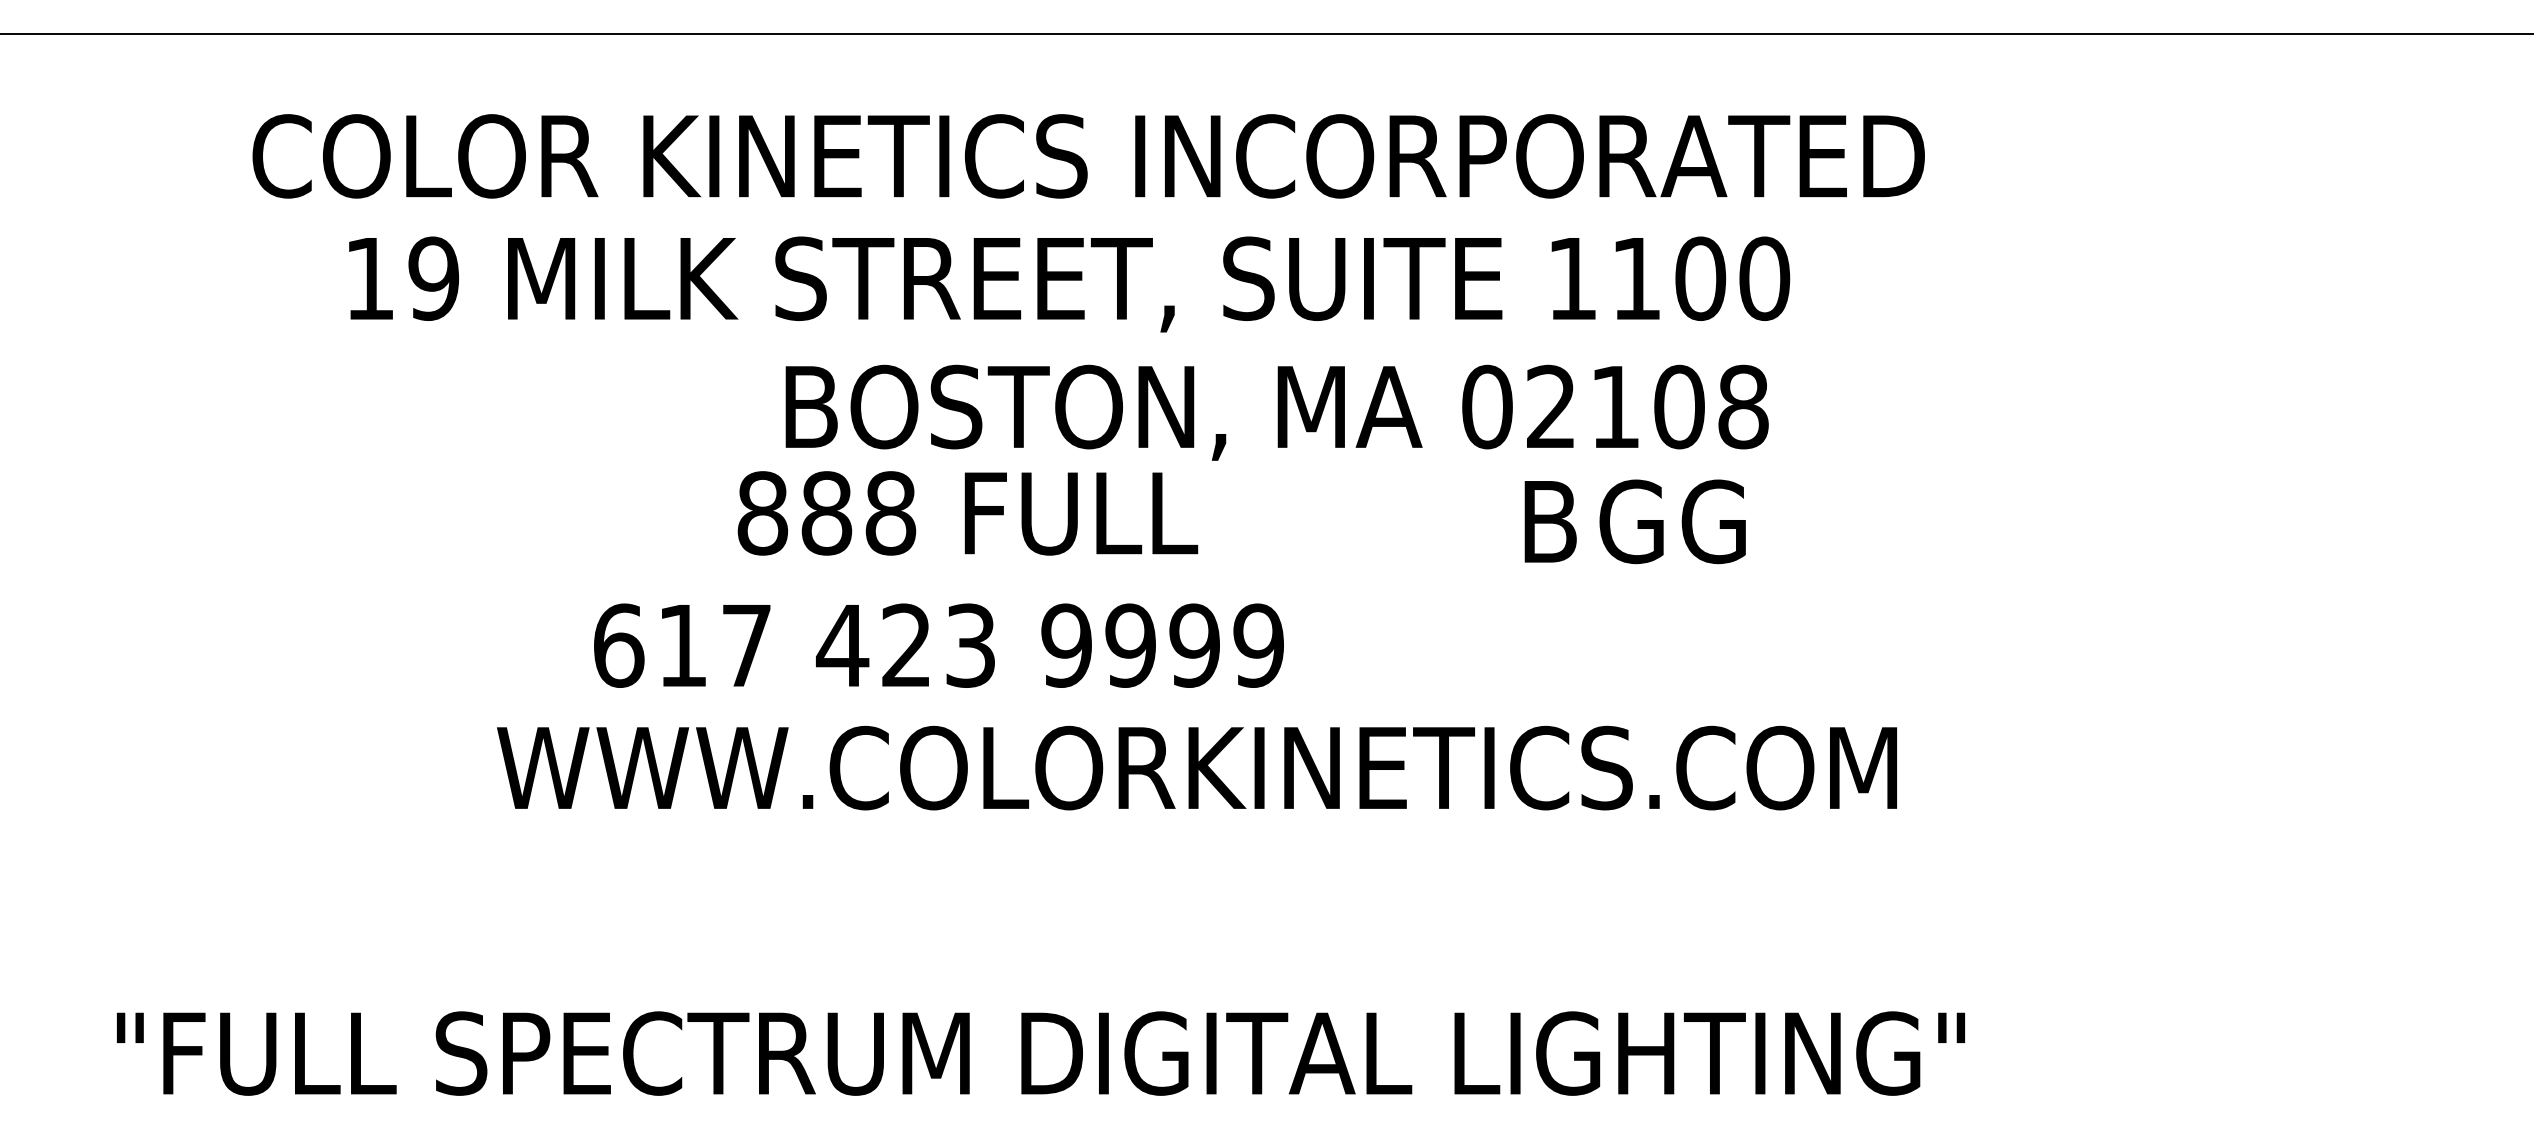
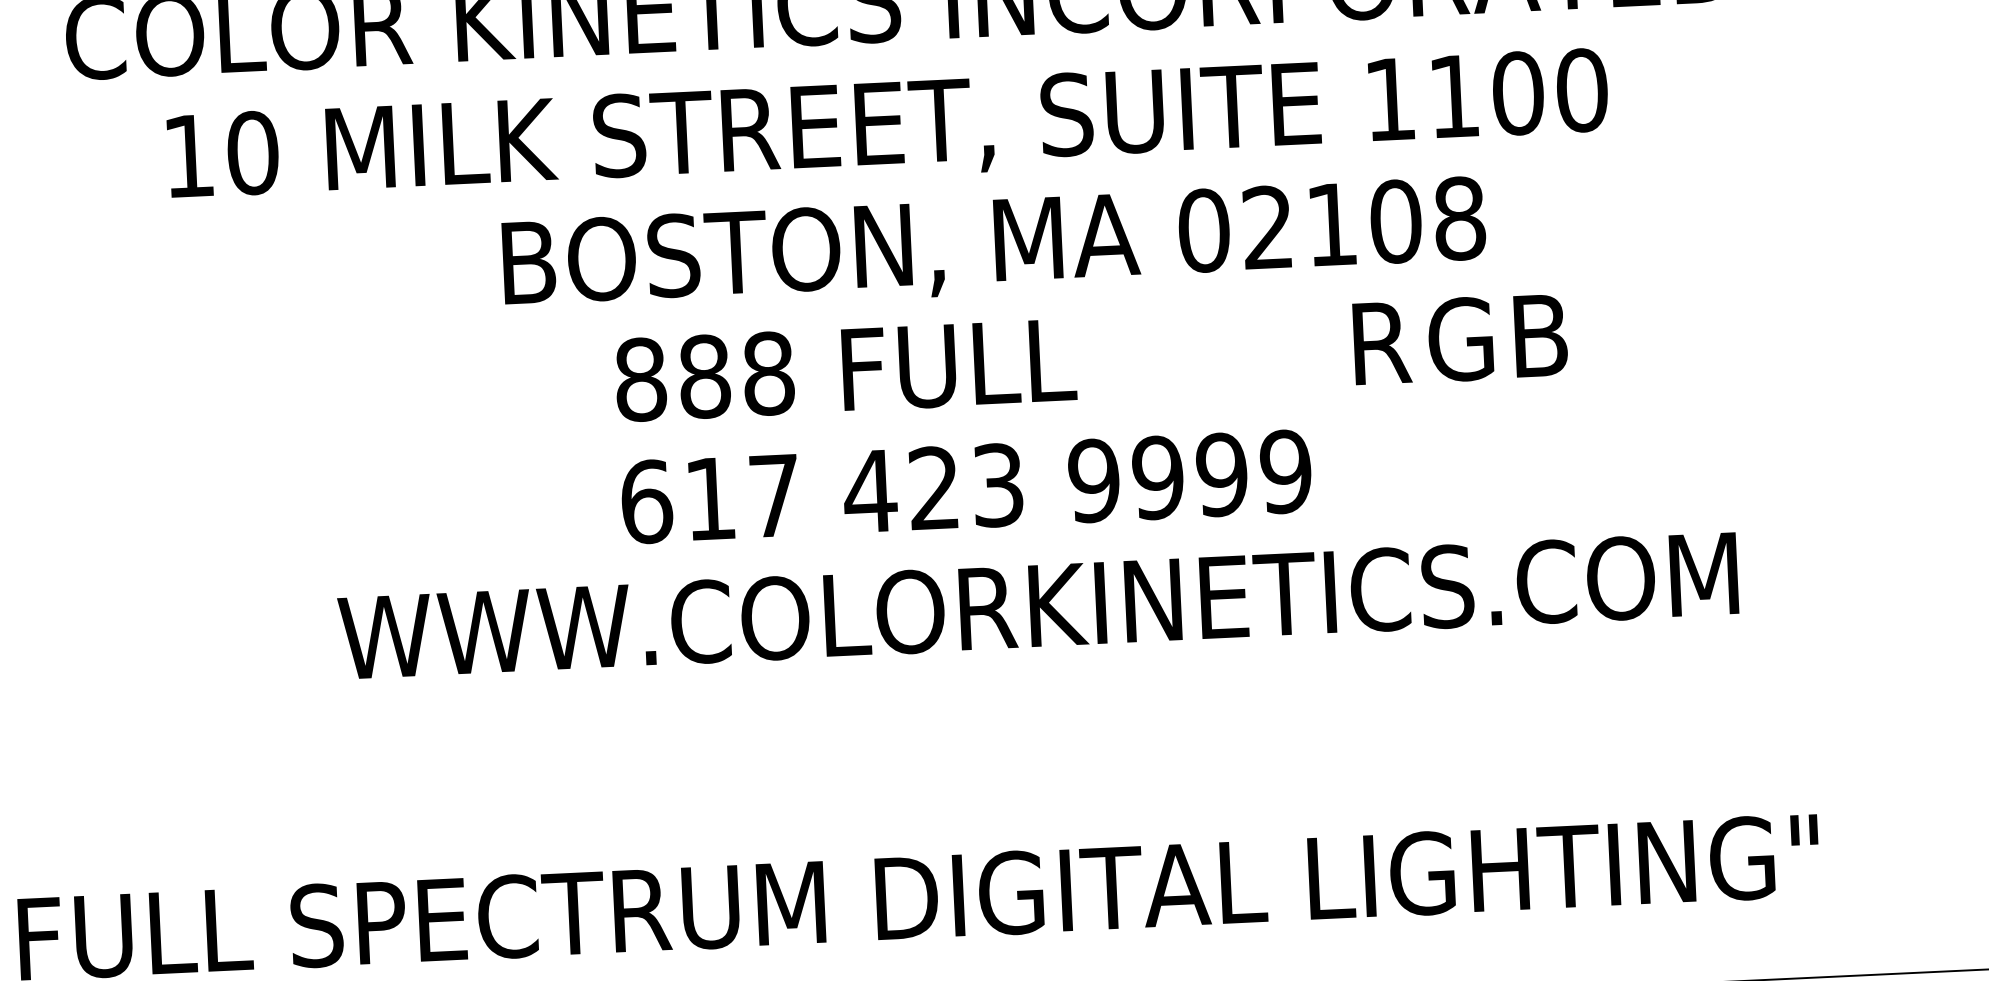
text: (433, 278) -> (252, 152), 19 -> 10
text: (1276, 412) -> (993, 246), moved
text: (967, 513) -> (845, 370), moved
text: (1557, 521) -> (1386, 342), B -> R
text: (1713, 521) -> (1542, 335), G -> B
text: (938, 645) -> (966, 486), moved

